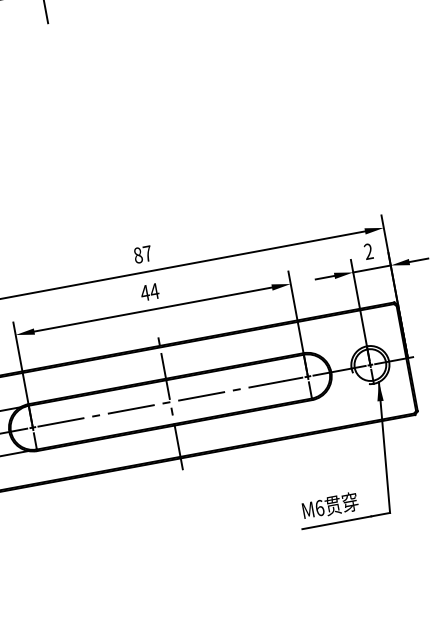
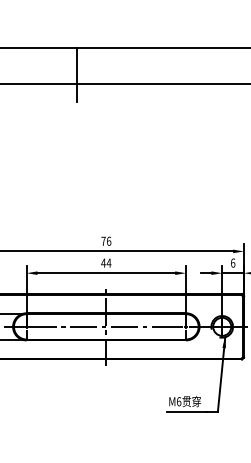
text: (367, 250) -> (232, 262), 2 -> 6
text: (143, 253) -> (106, 240), 87 -> 76

